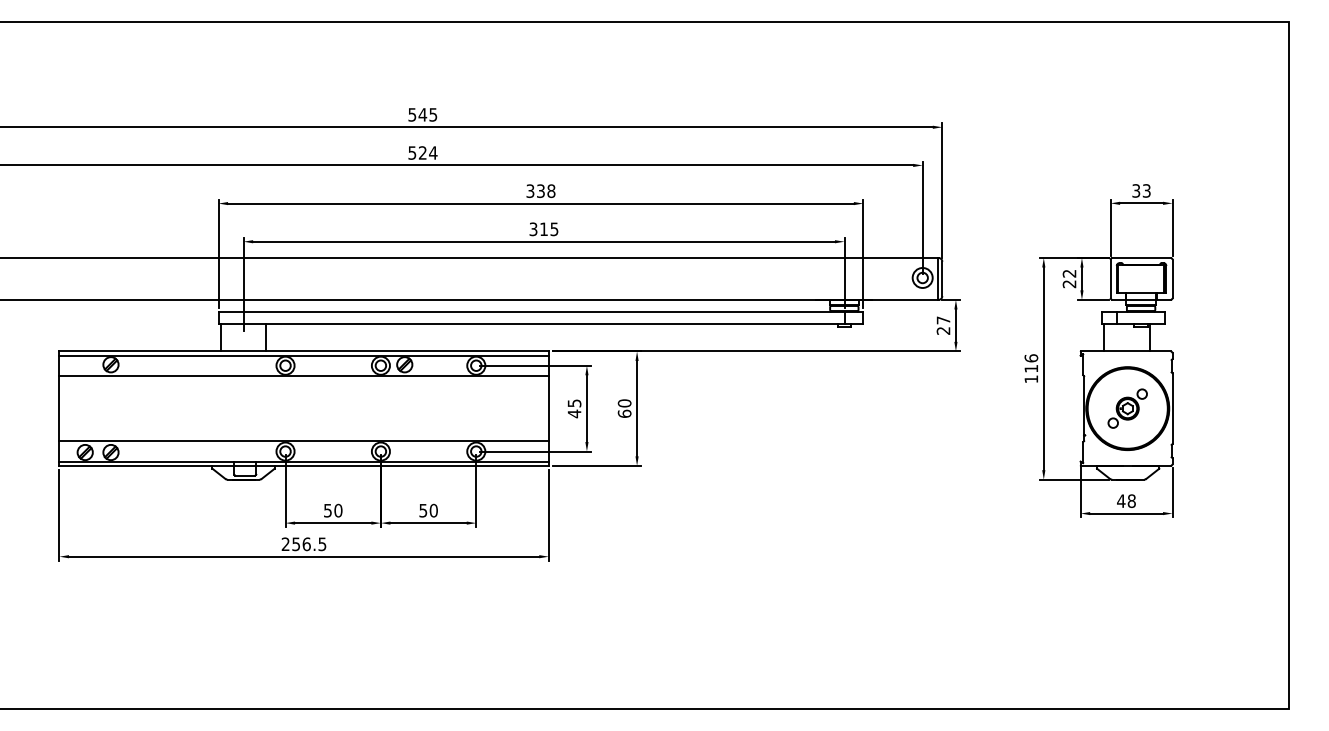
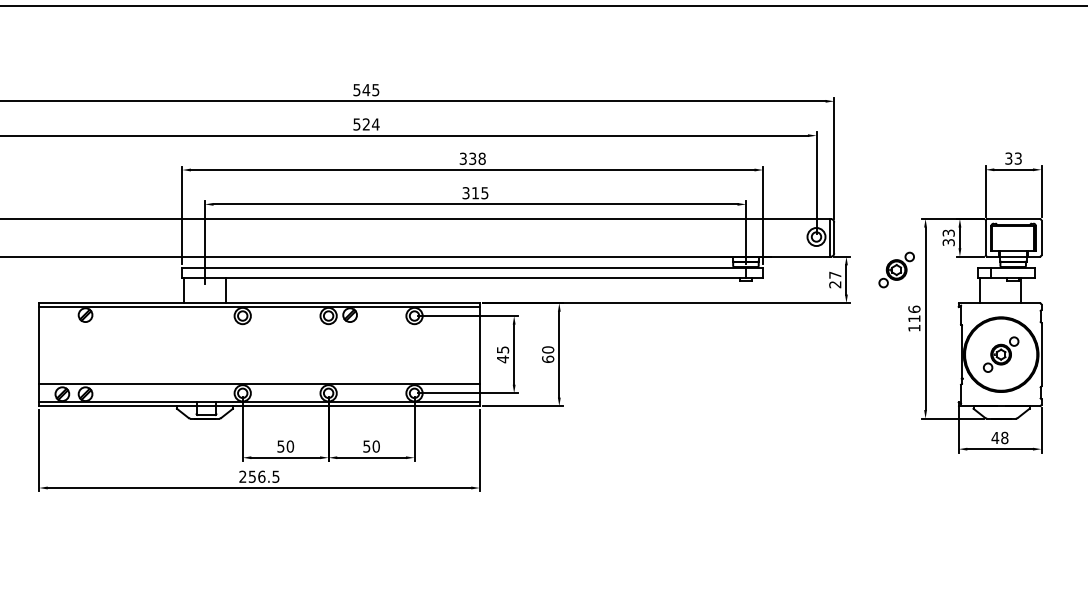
text: (1069, 278) -> (948, 237), 22 -> 33
part: (1011, 314) -> (896, 269), added
line: (303, 376) -> (258, 325), removed

